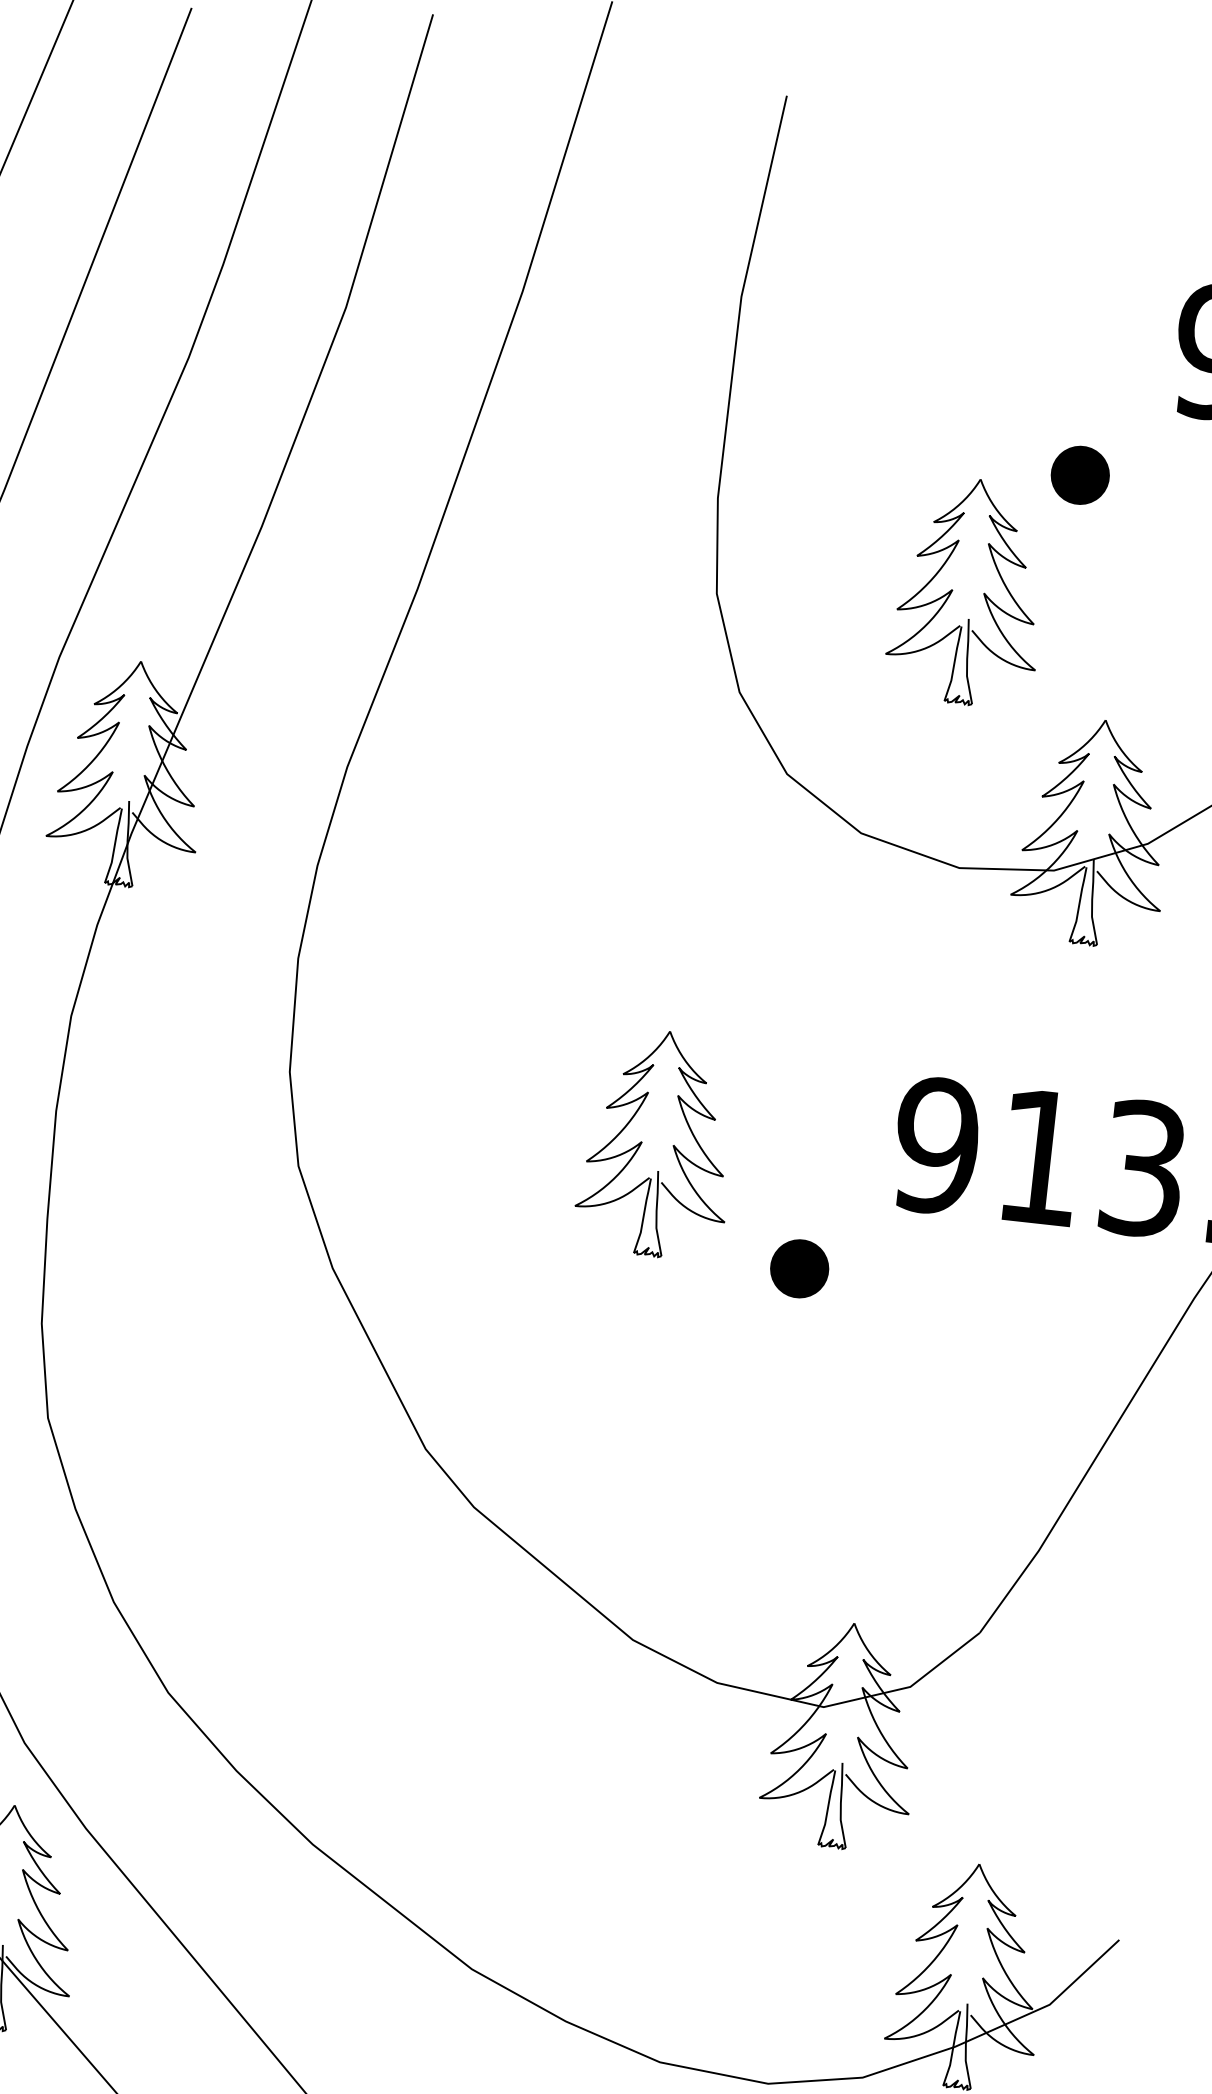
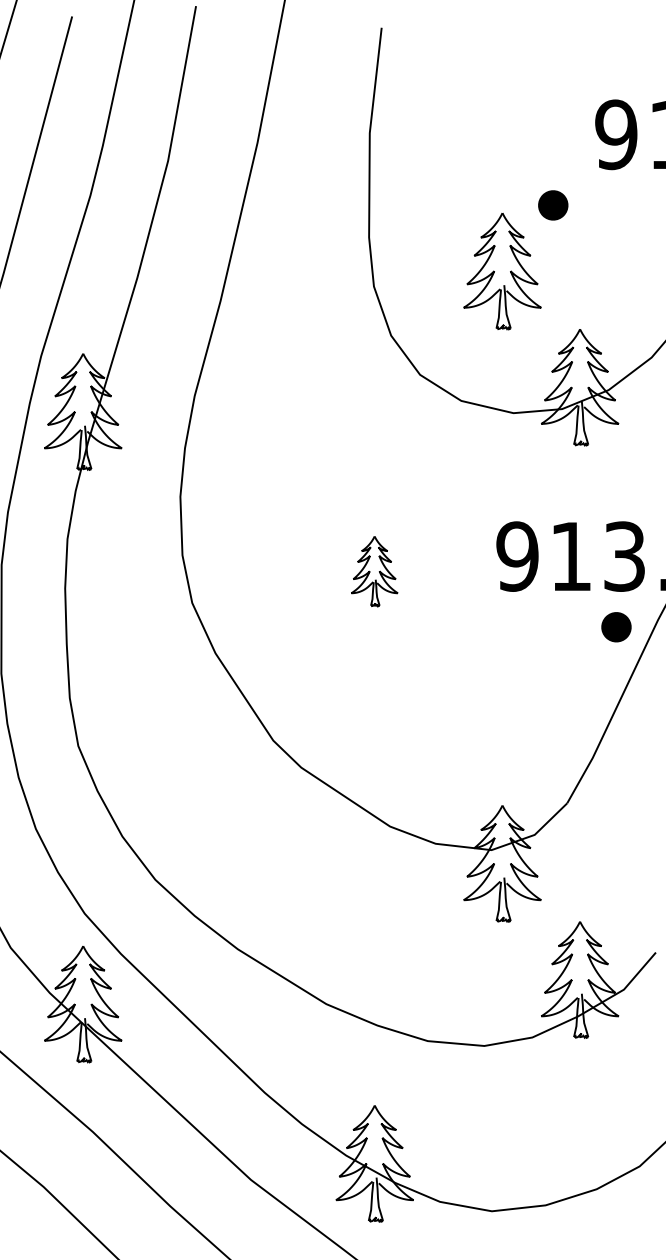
part: (657, 1144) -> (374, 571), size x0.6
part: (799, 1269) -> (616, 627), moved

